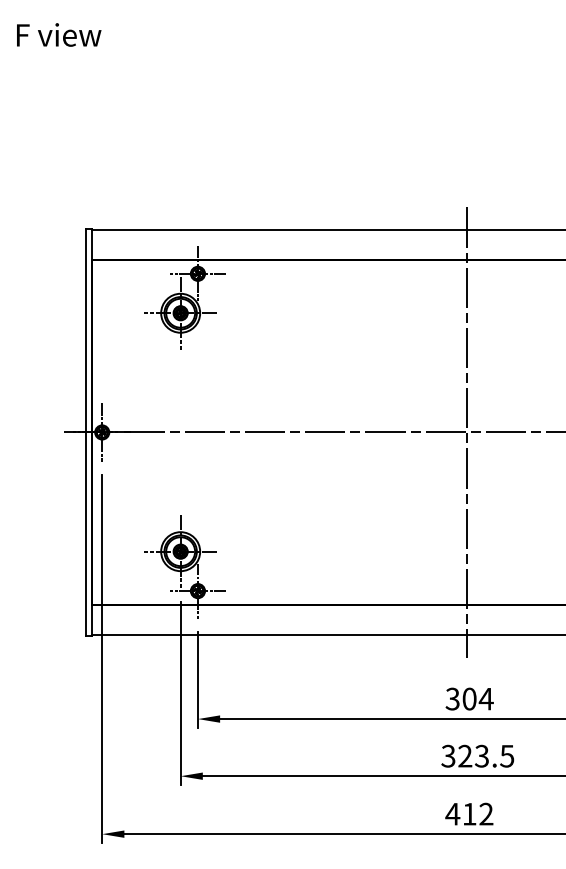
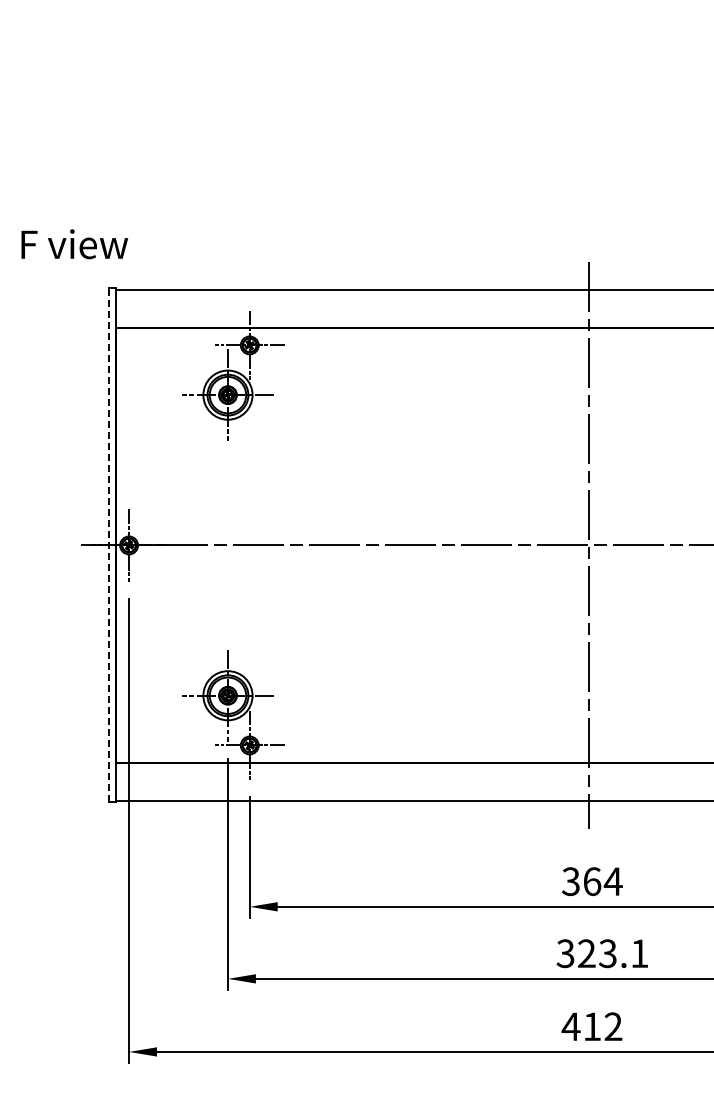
text: (58, 35) -> (74, 244), moved
line: (85, 431) -> (108, 544), solid -> dashed
text: (469, 698) -> (592, 881), 304 -> 364
text: (507, 756) -> (639, 953), 323.5 -> 323.1

